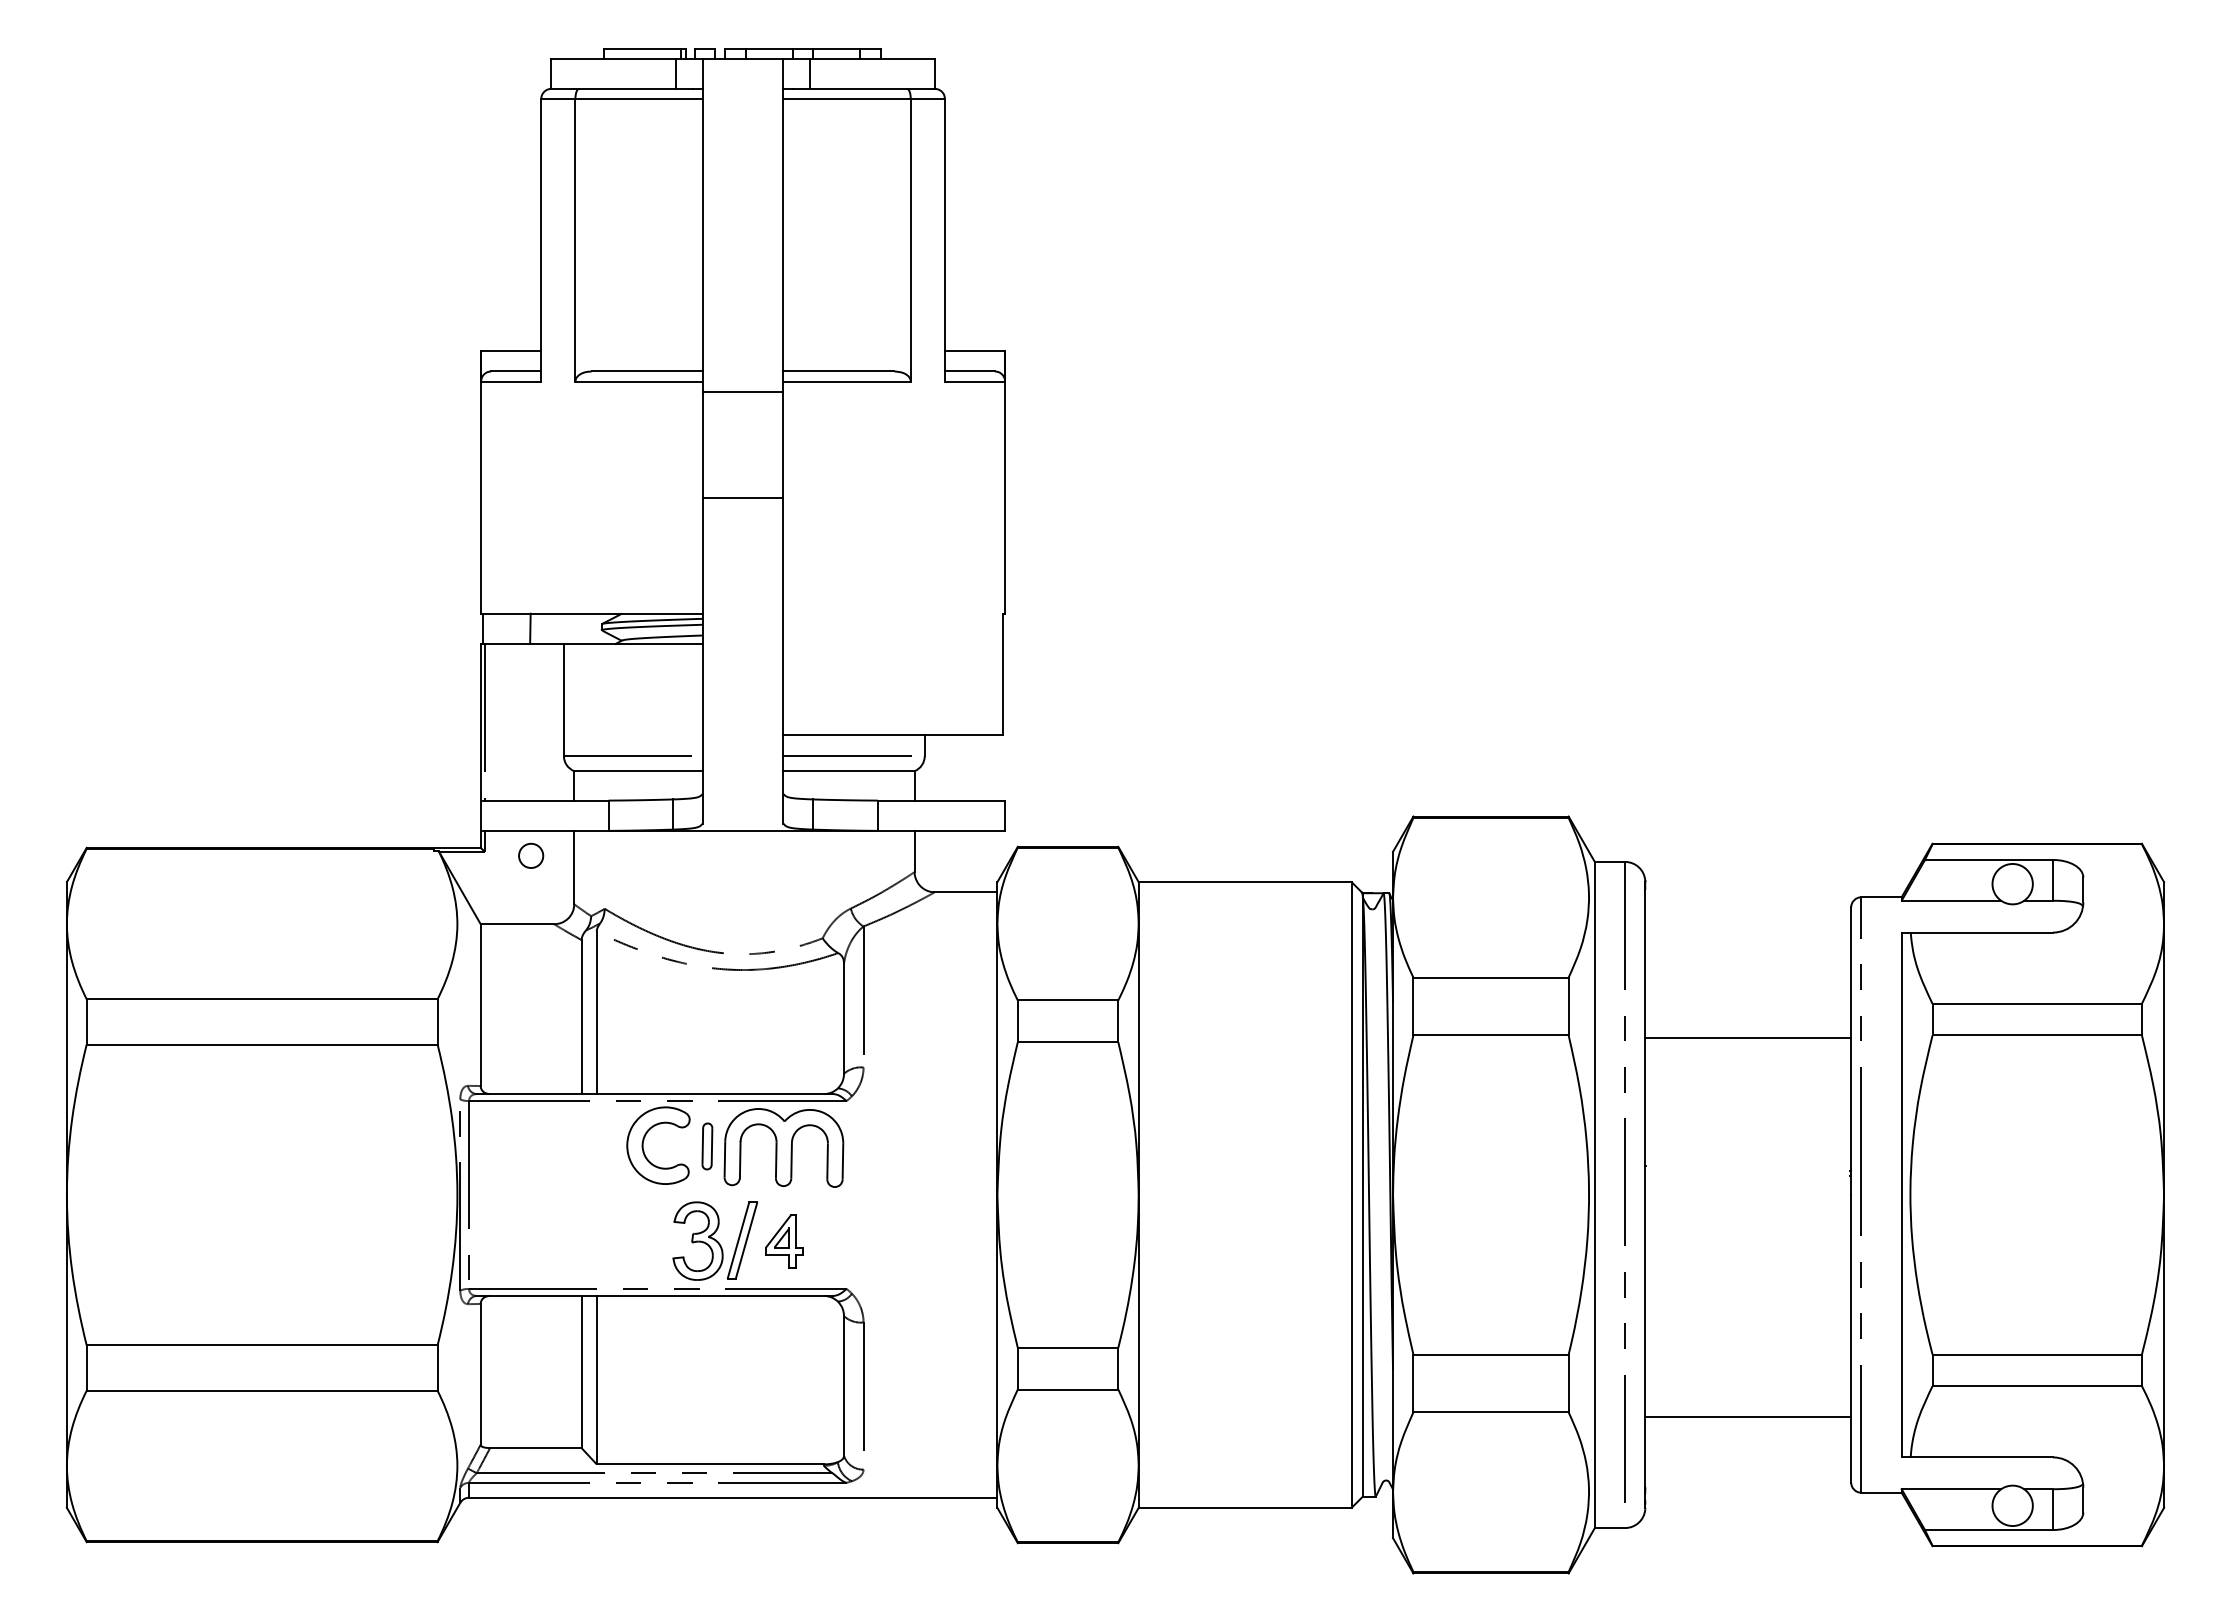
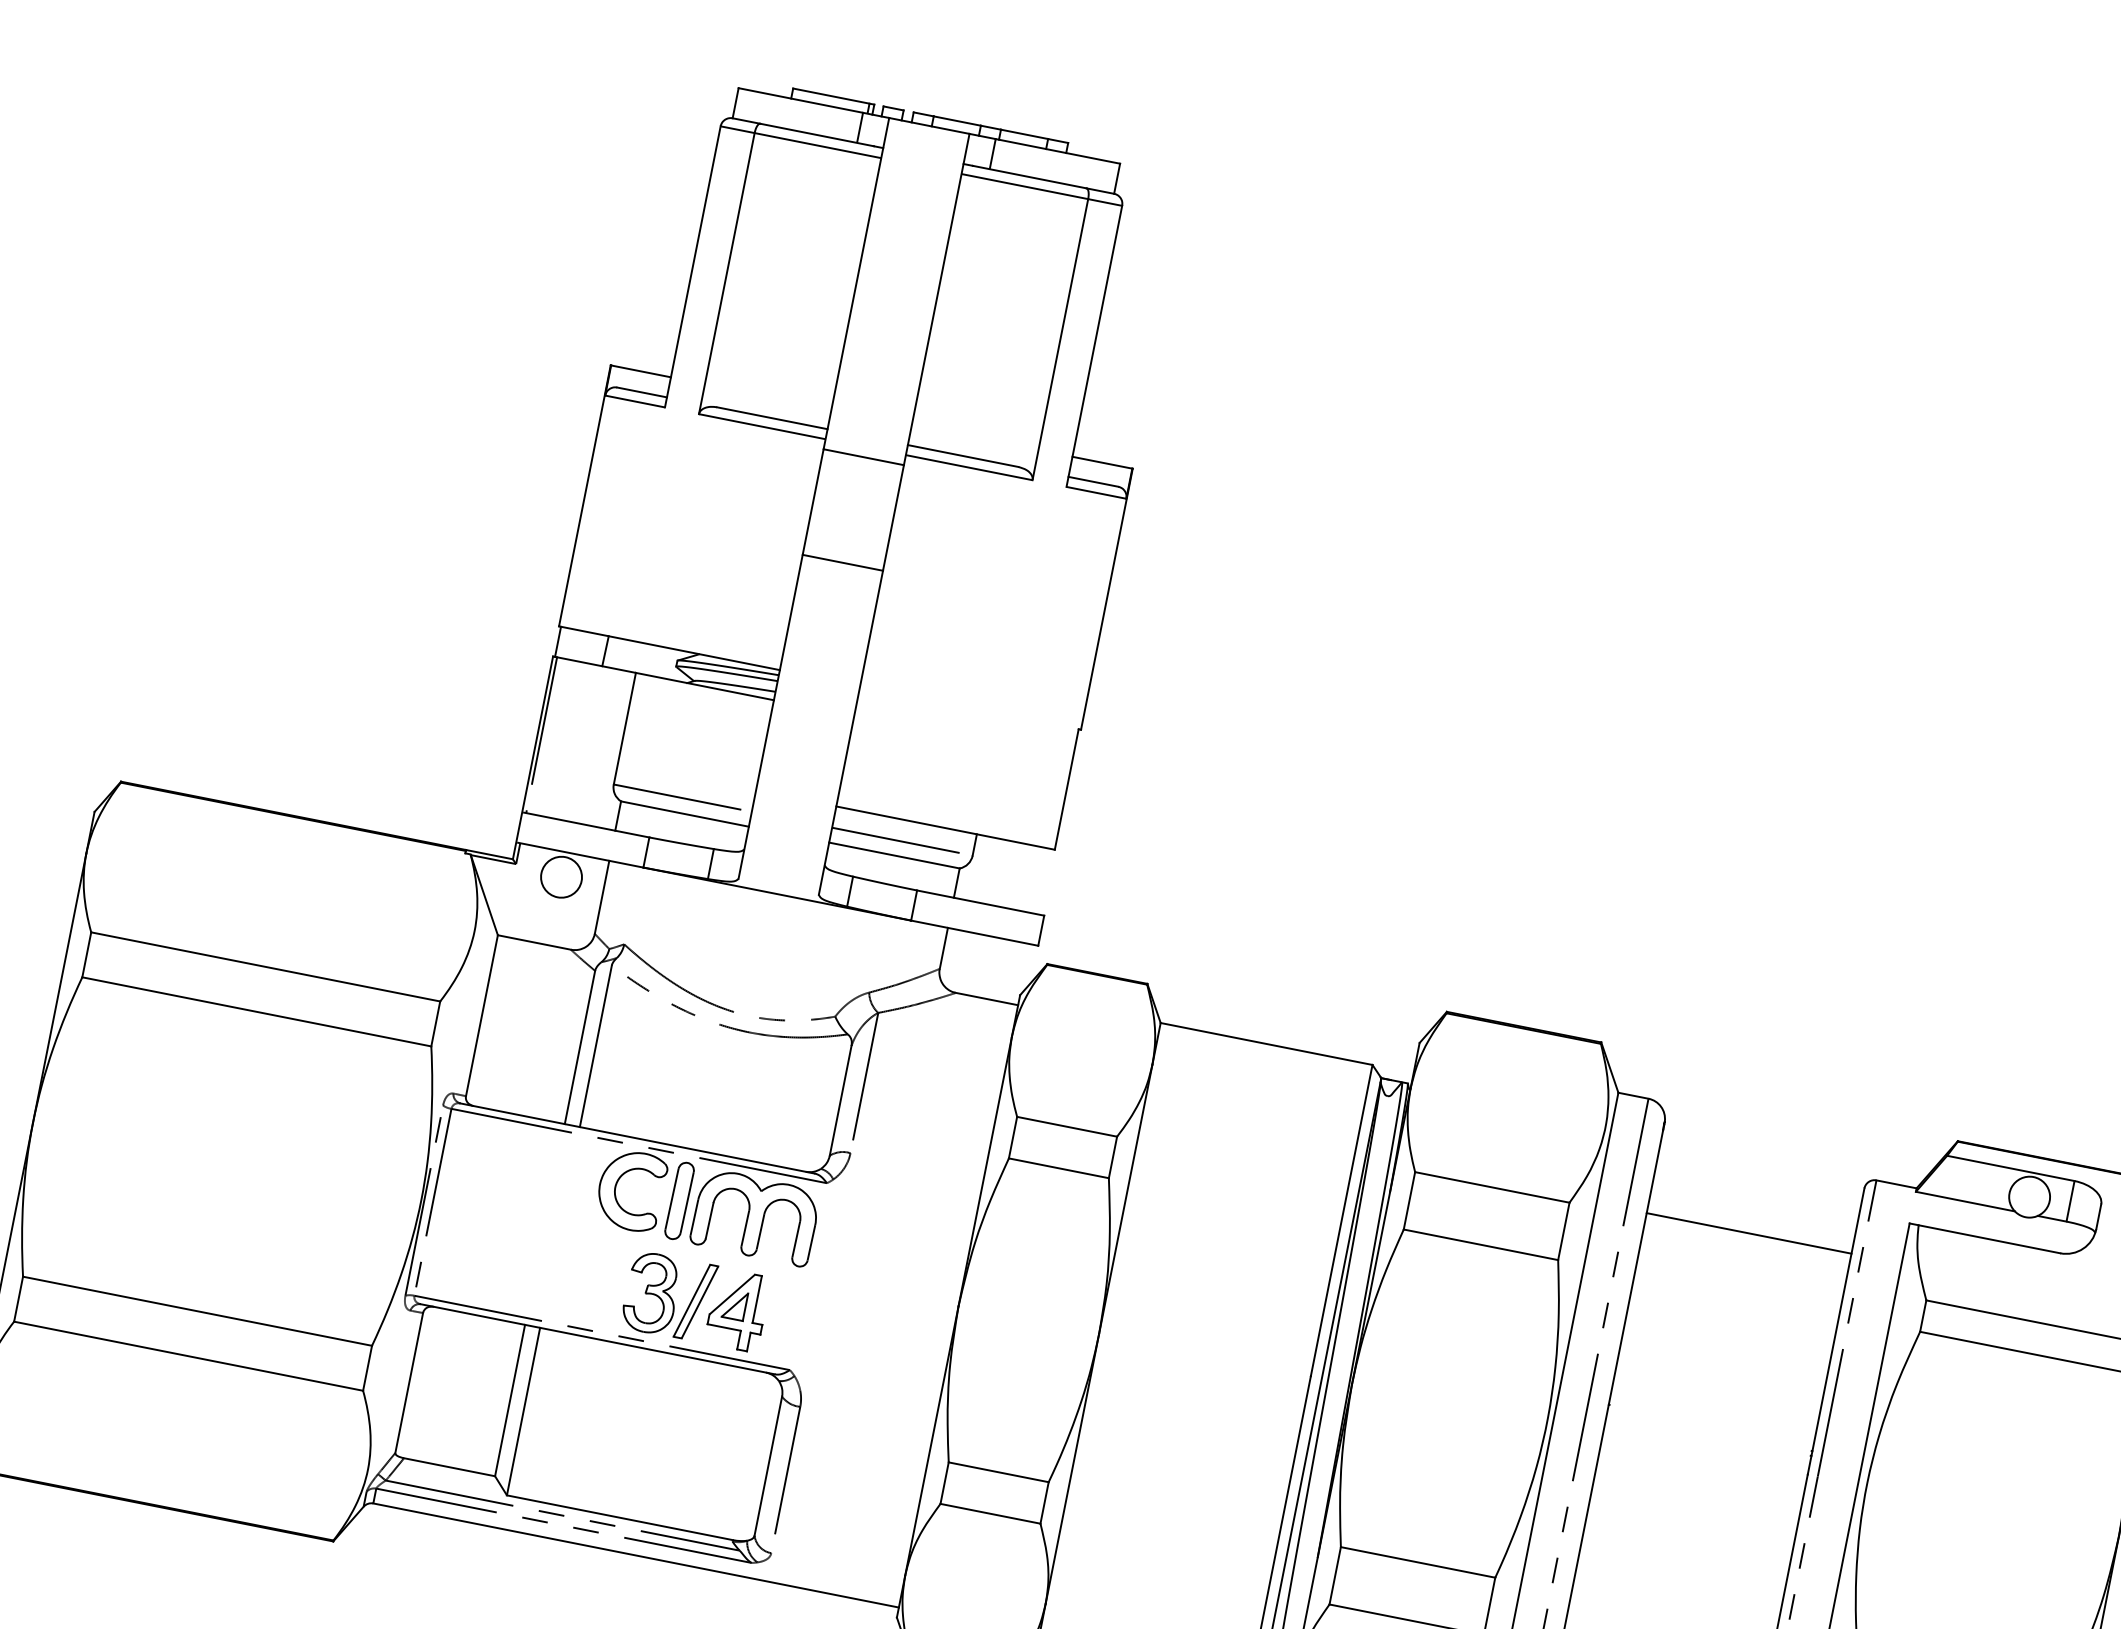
circle: (530, 855) -> (560, 876), size x1.67
line: (1748, 1037) -> (1749, 1232), moved
part: (707, 1146) -> (679, 1201), size x1.67
part: (784, 1240) -> (737, 1309), size x1.43

